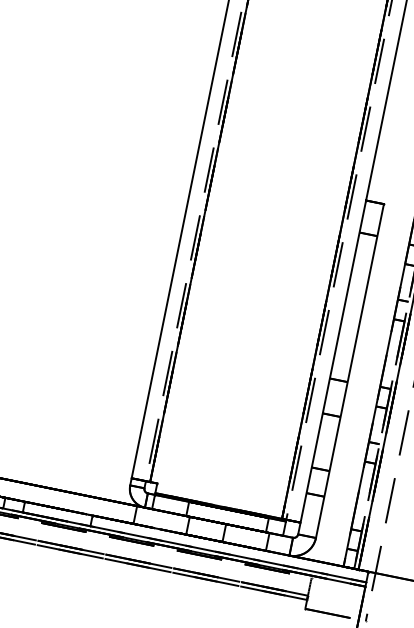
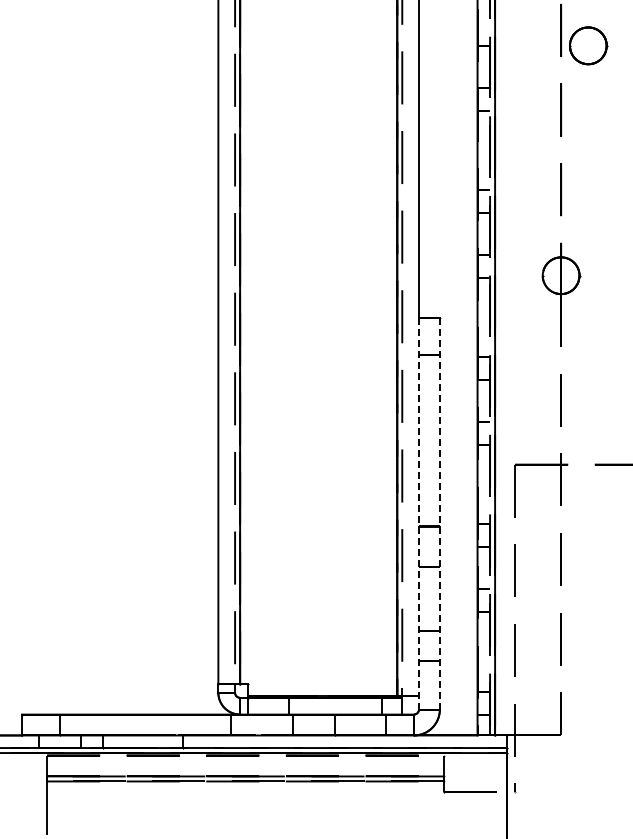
line: (331, 368) -> (418, 514), solid -> dashed
line: (349, 371) -> (439, 514), solid -> dashed

